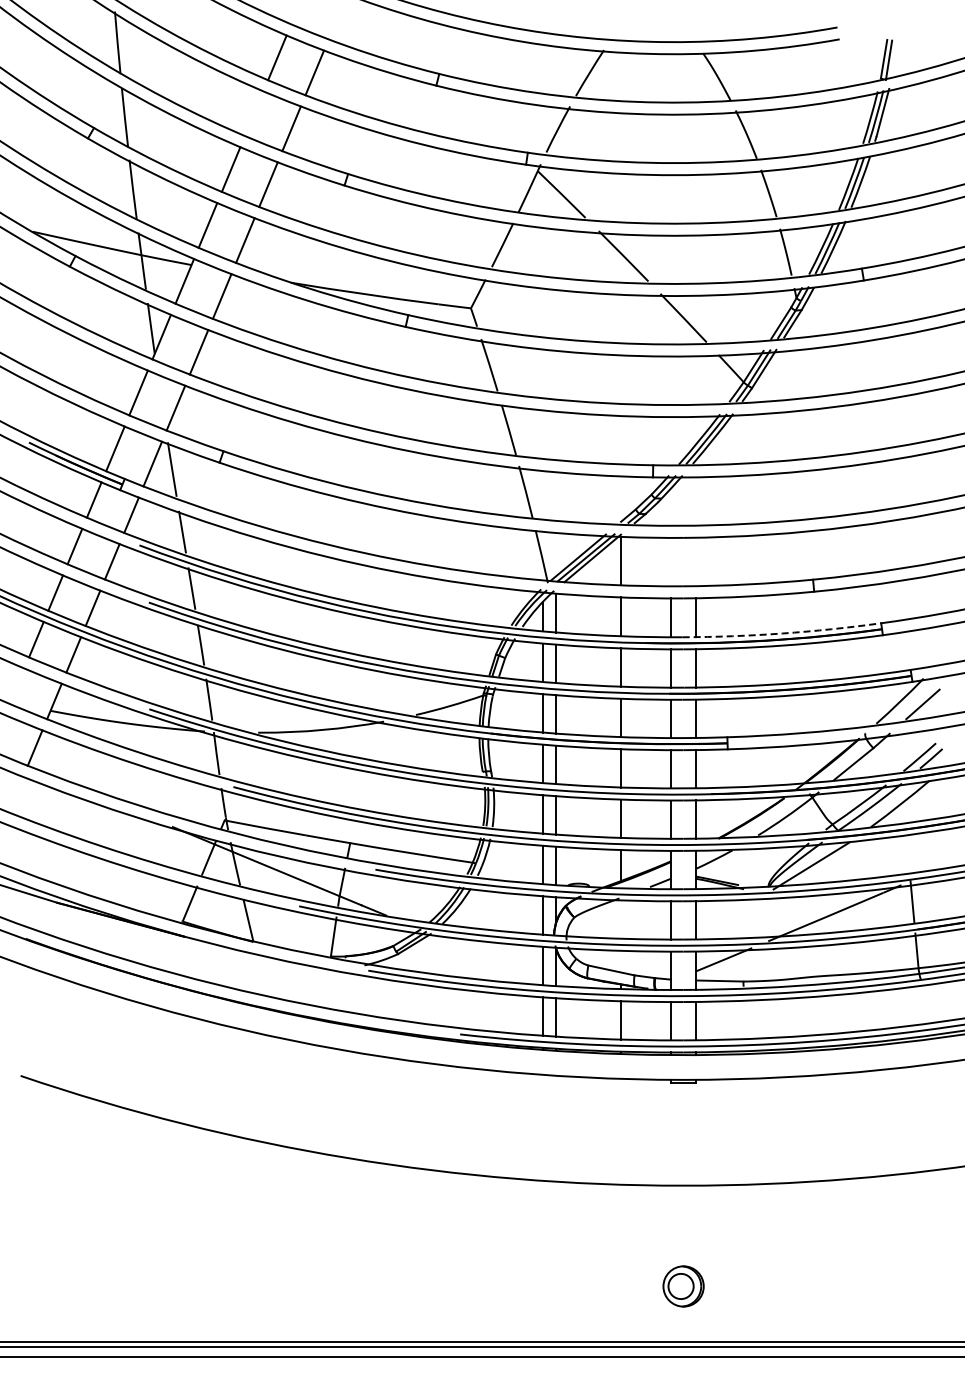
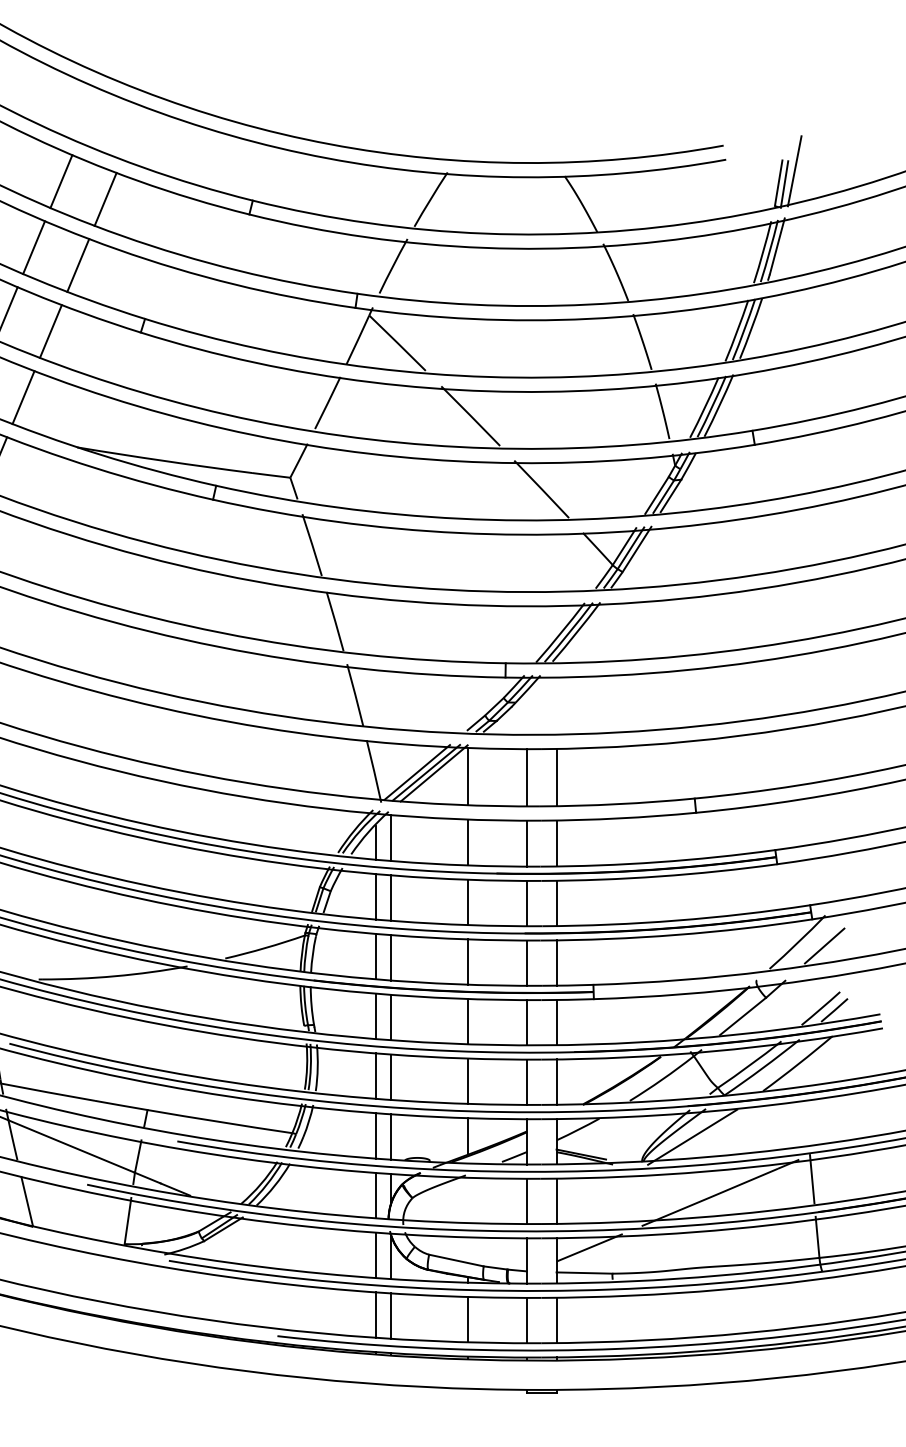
line: (897, 48) -> (794, 170), added
line: (254, 113) -> (34, 247), added
line: (671, 561) -> (527, 777), added
line: (696, 561) -> (556, 777), added
arc: (782, 633) -> (658, 862), dashed -> solid

